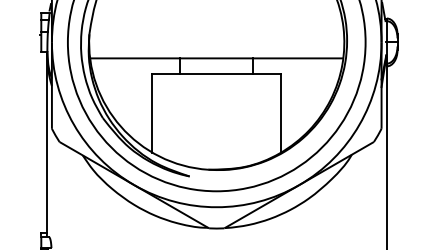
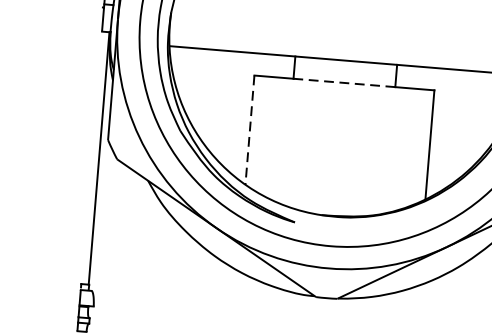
line: (216, 74) -> (344, 83), solid -> dashed
line: (152, 113) -> (250, 130), solid -> dashed

